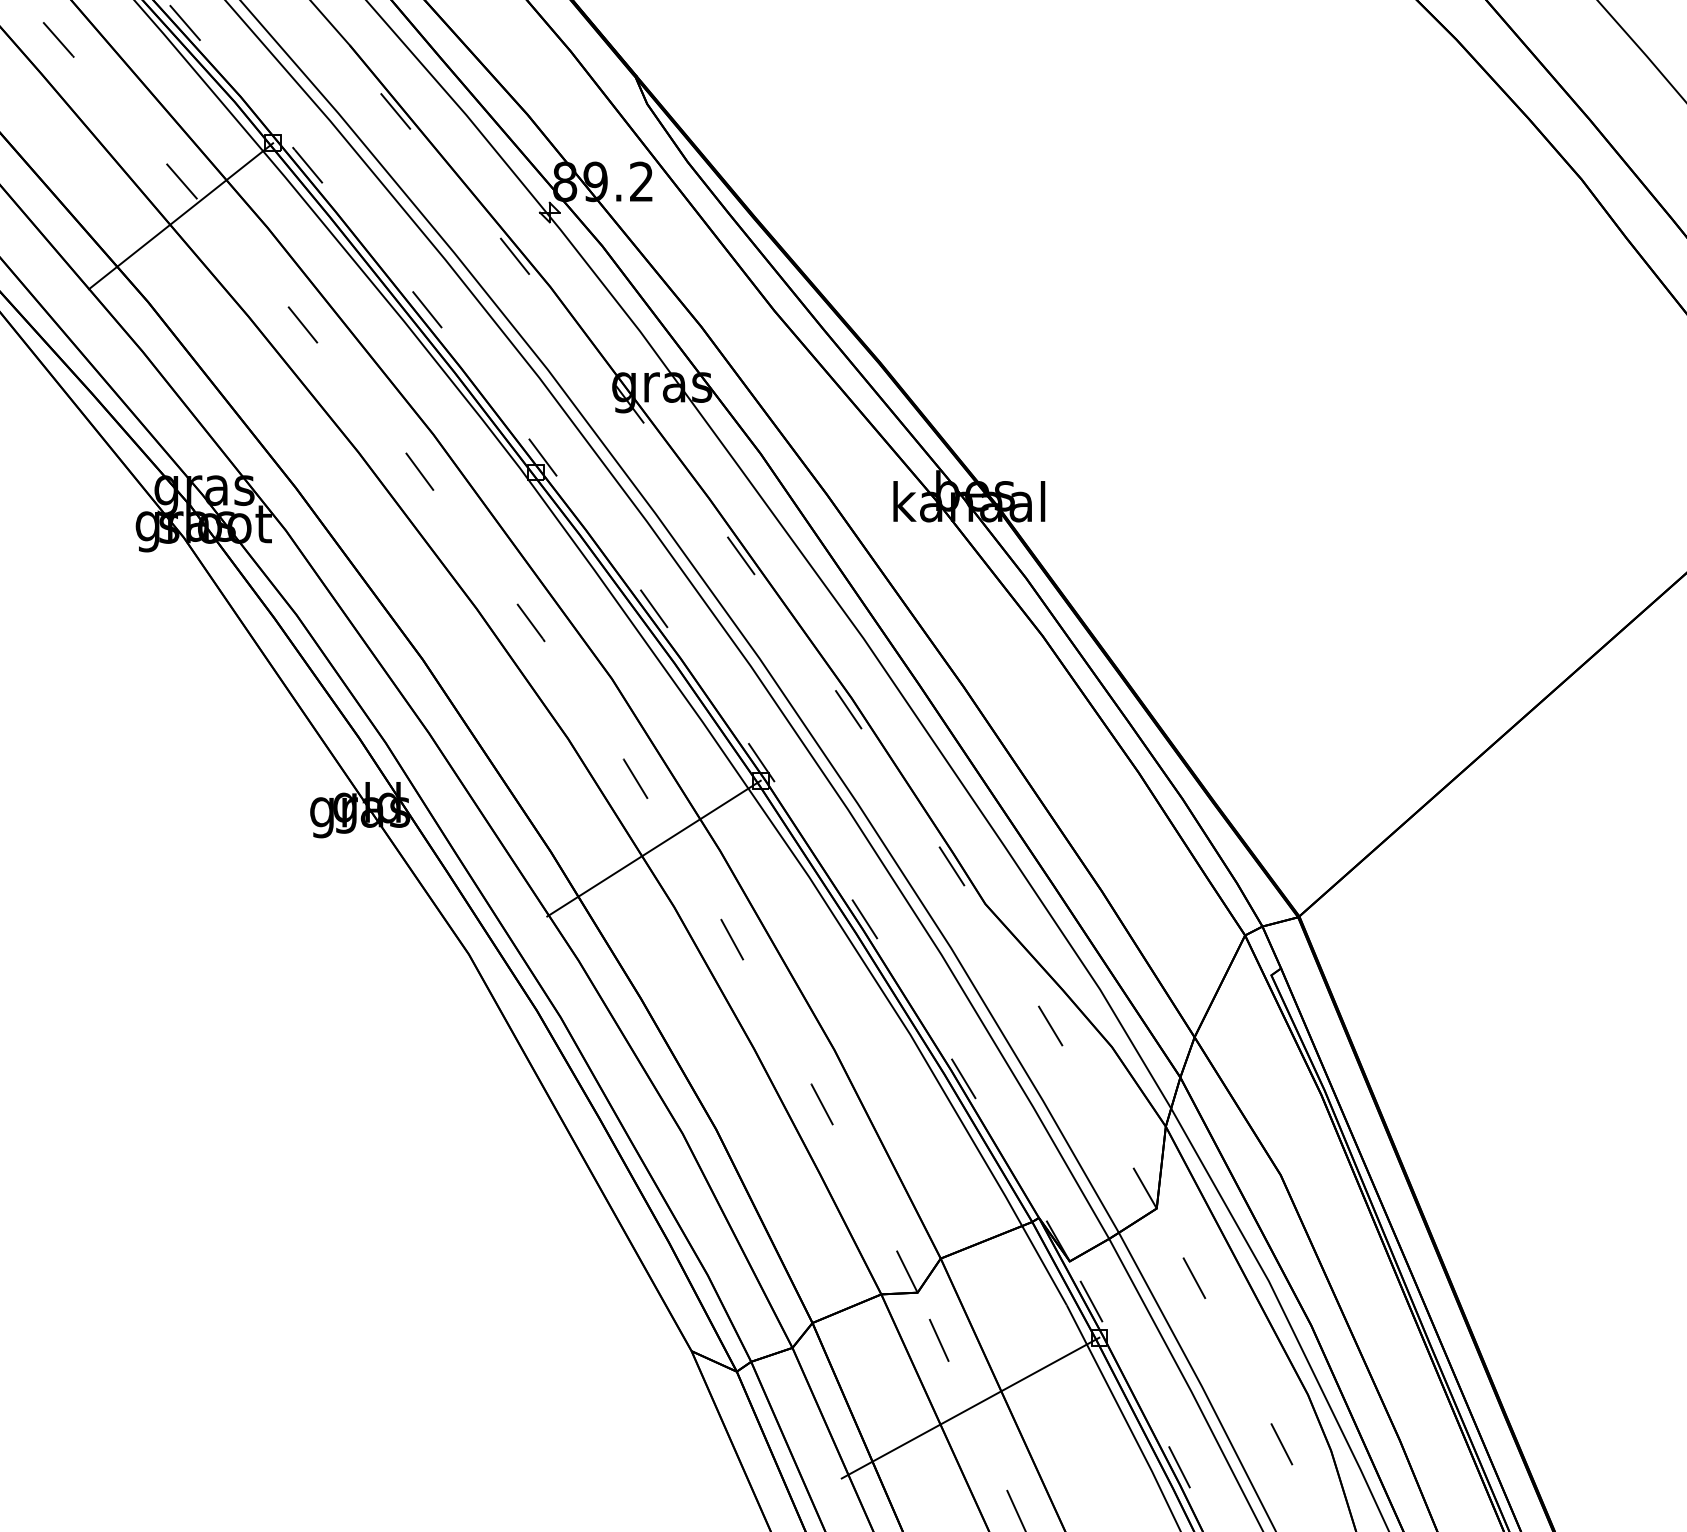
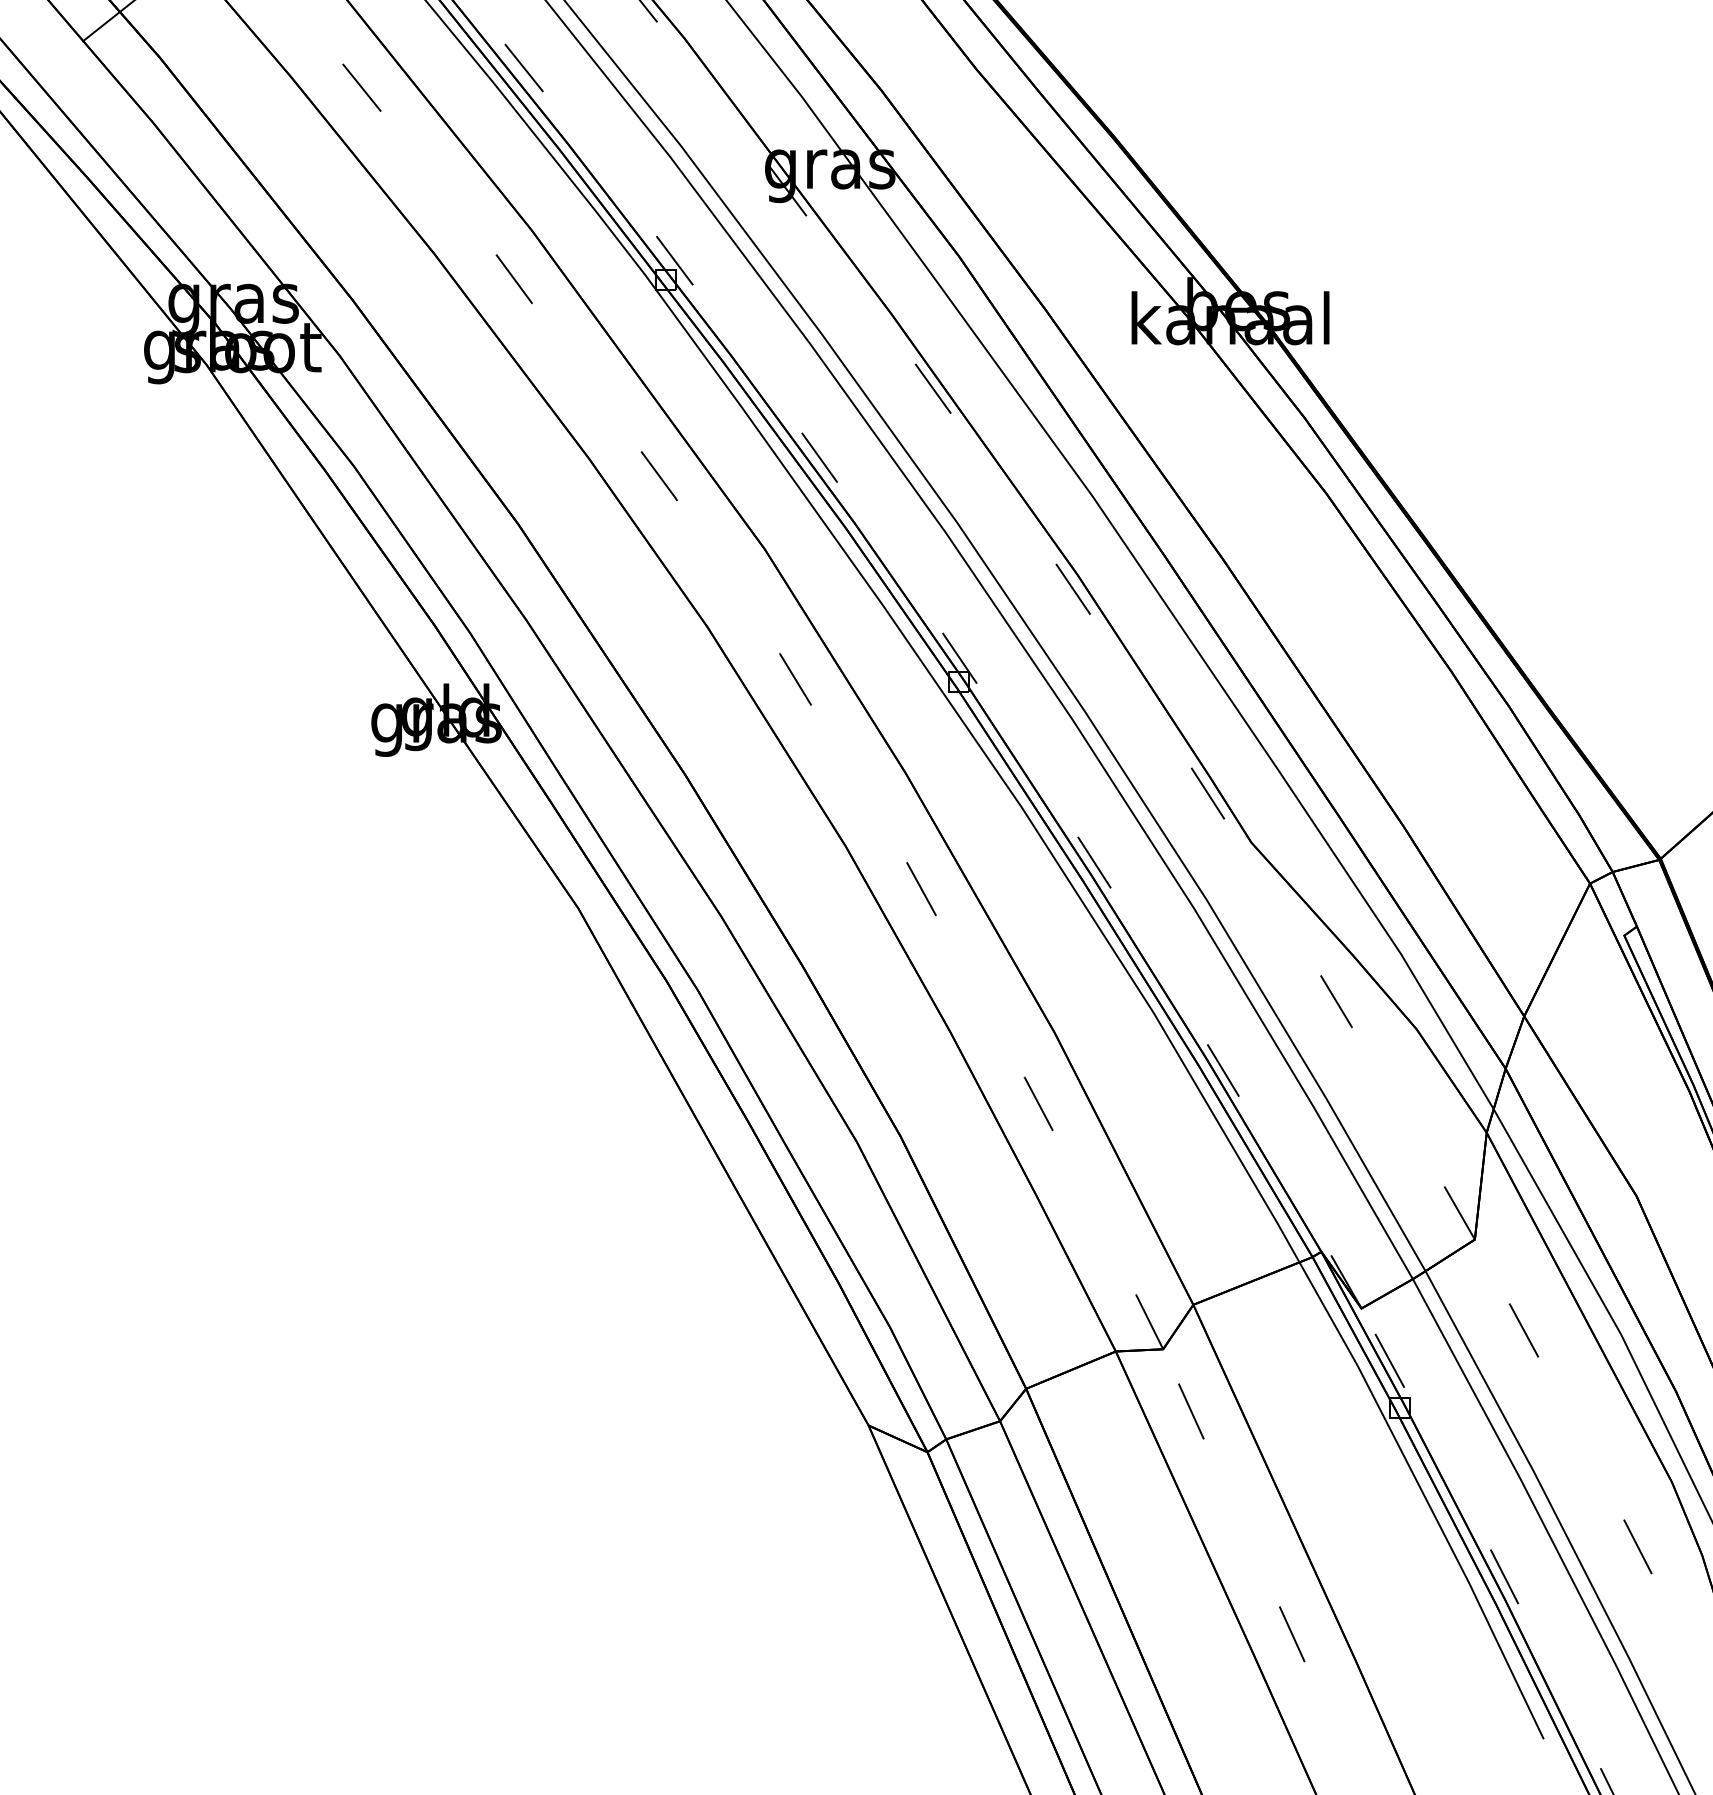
line: (653, 848) -> (818, 770), removed
line: (970, 1407) -> (1232, 1498), removed

